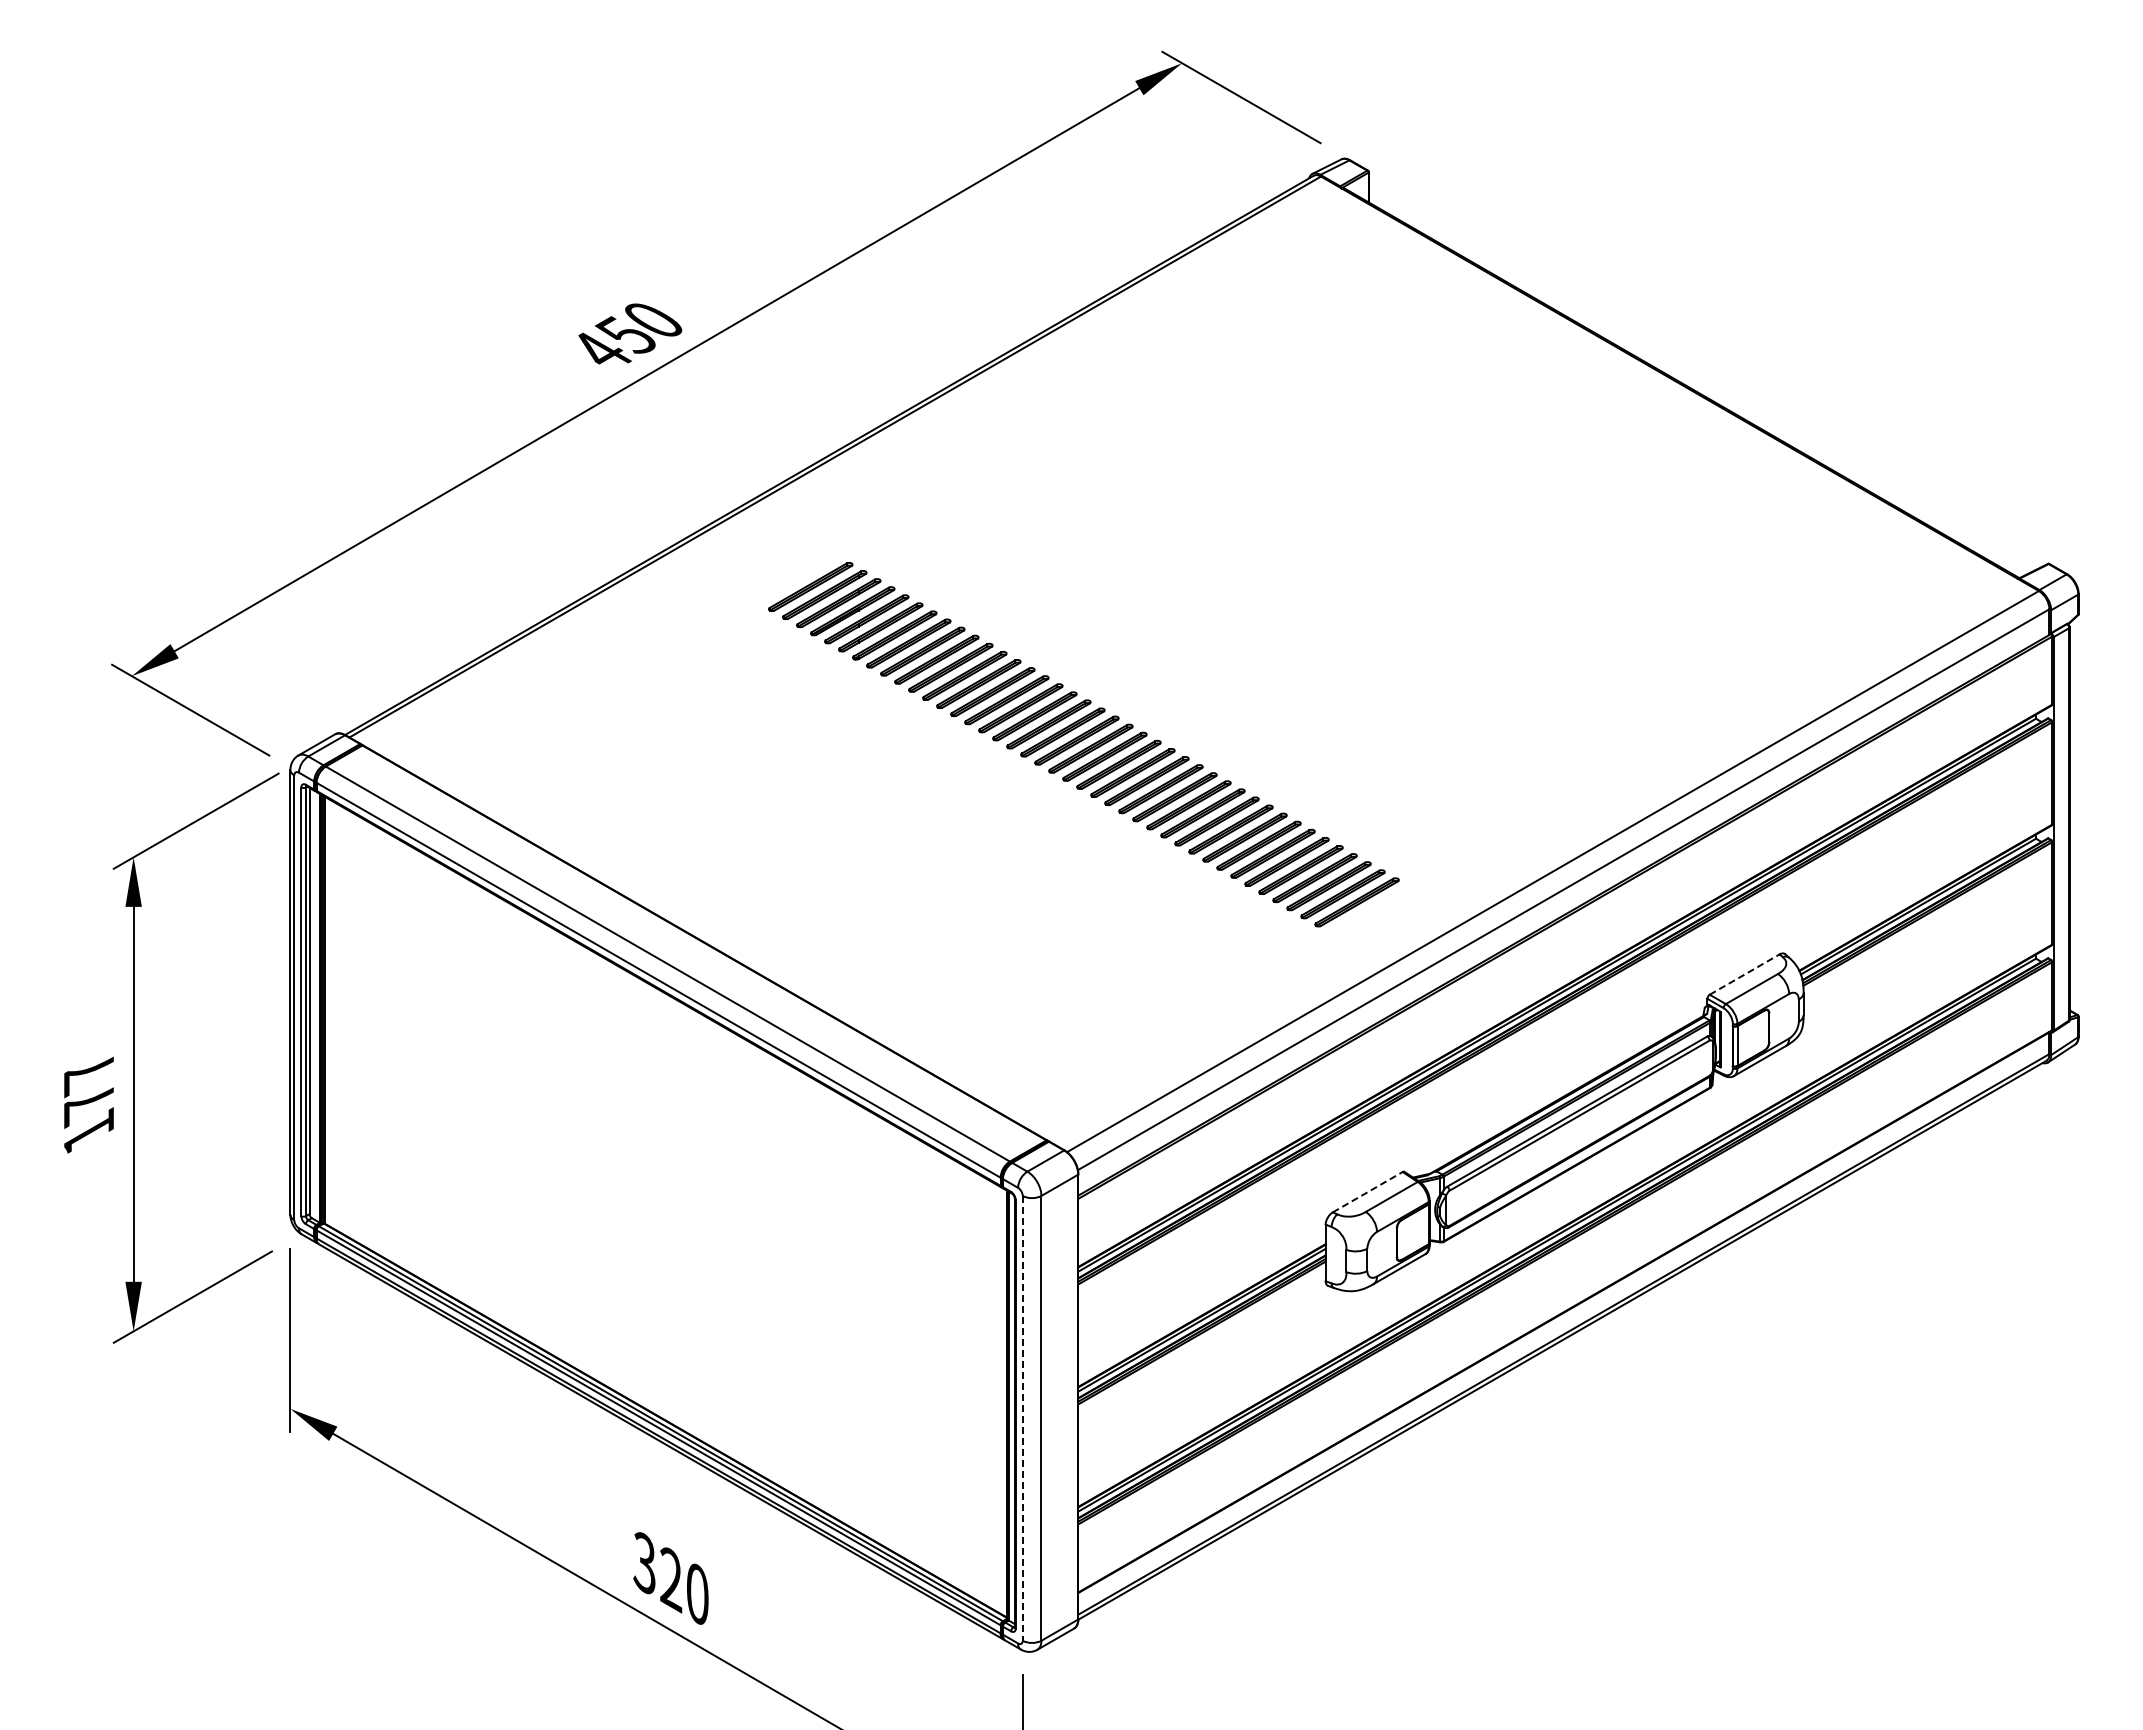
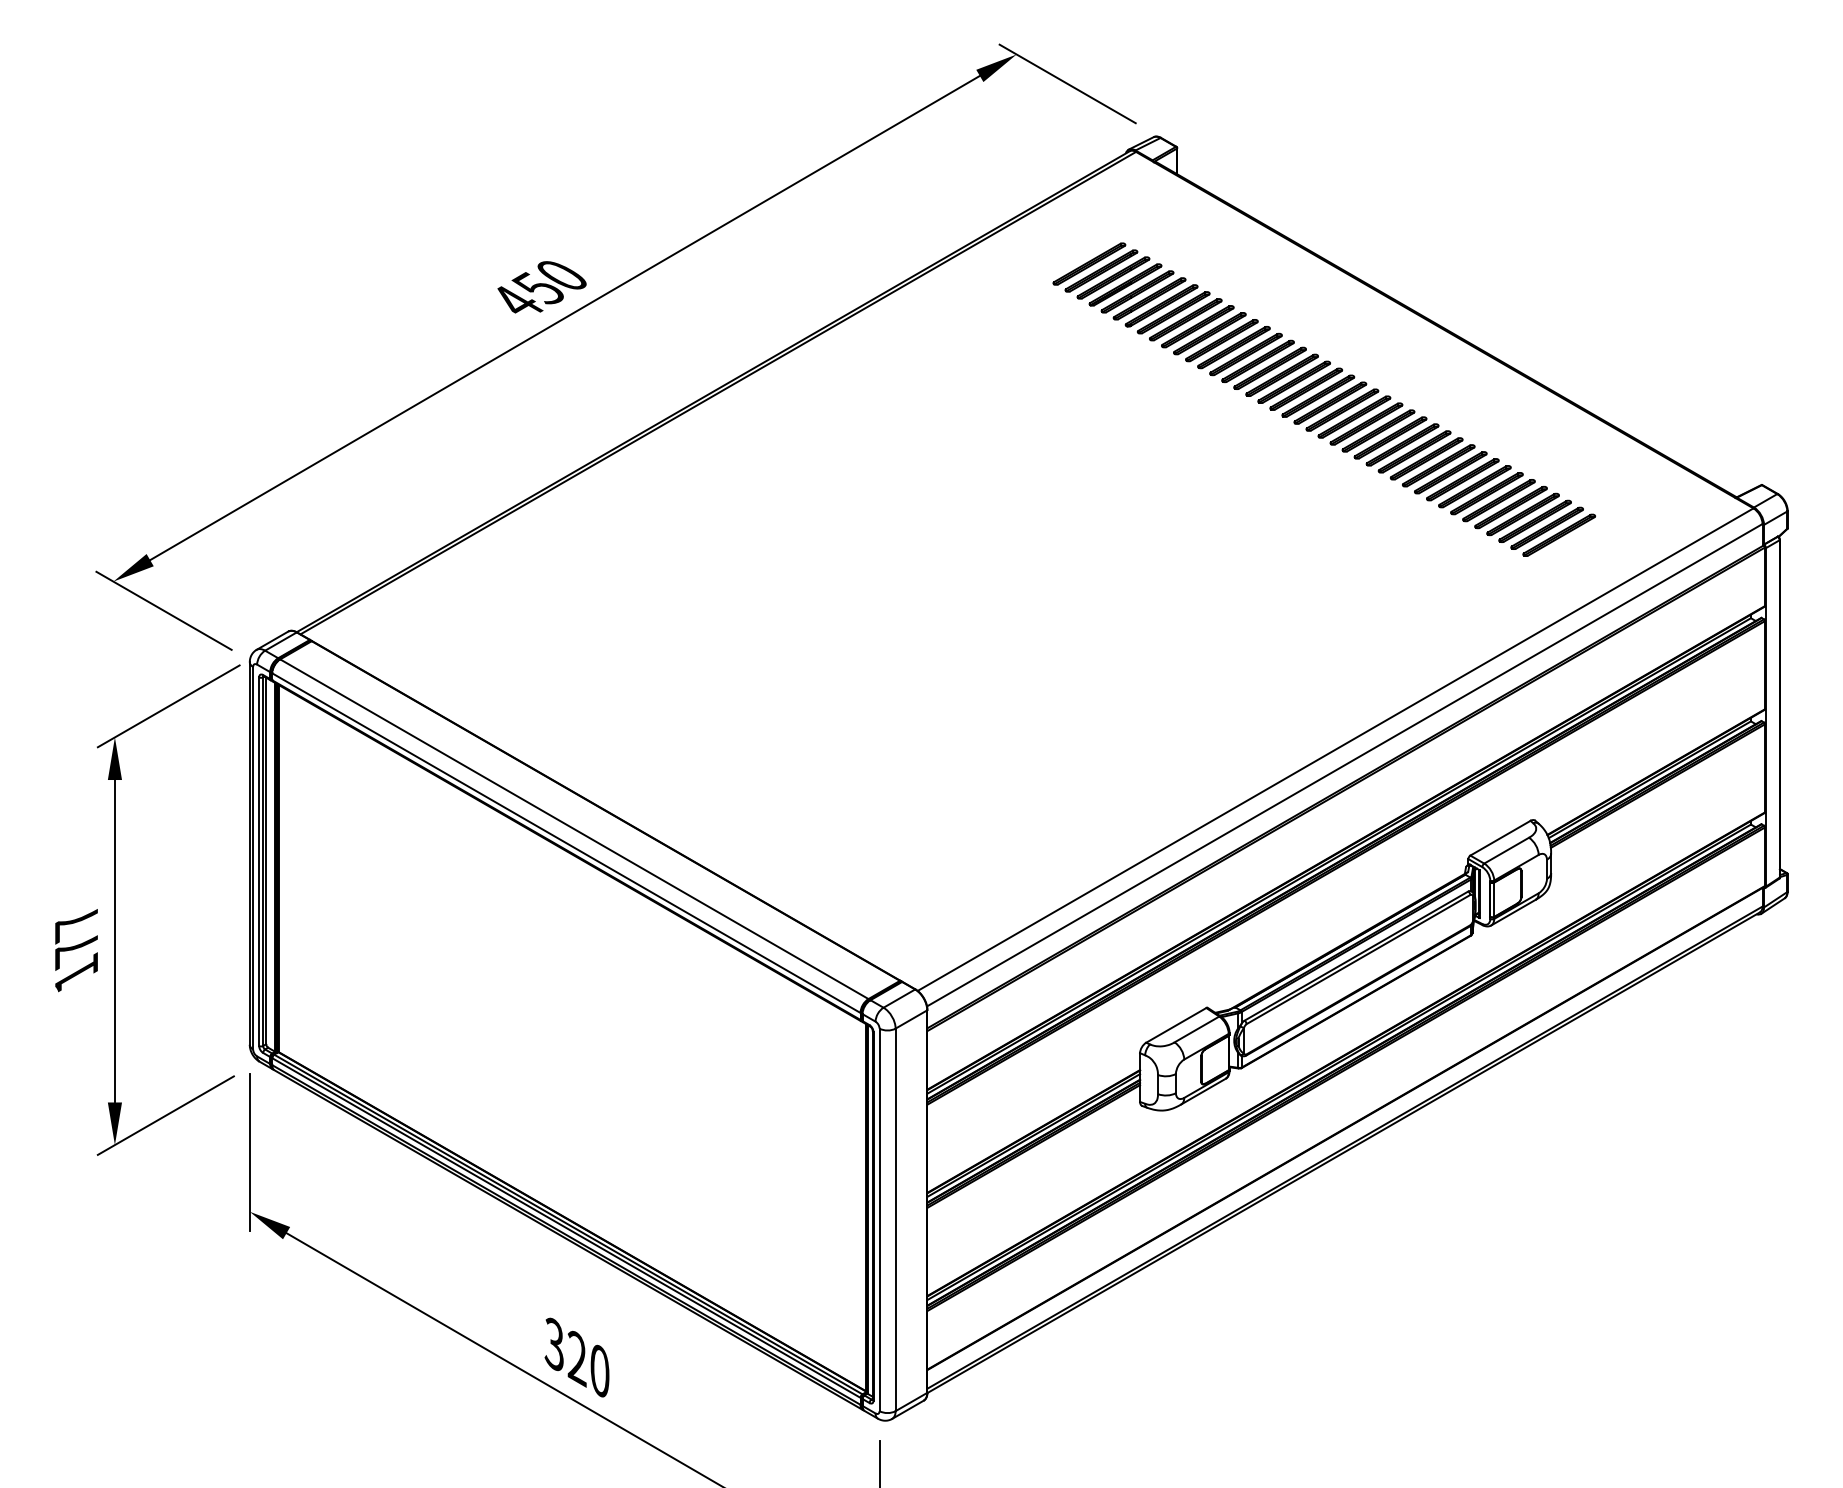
part: (1083, 744) -> (1323, 399), moved
line: (1745, 974) -> (1501, 838), dashed -> solid
line: (1368, 1191) -> (1176, 1024), dashed -> solid
line: (1022, 1418) -> (879, 1220), dashed -> solid

